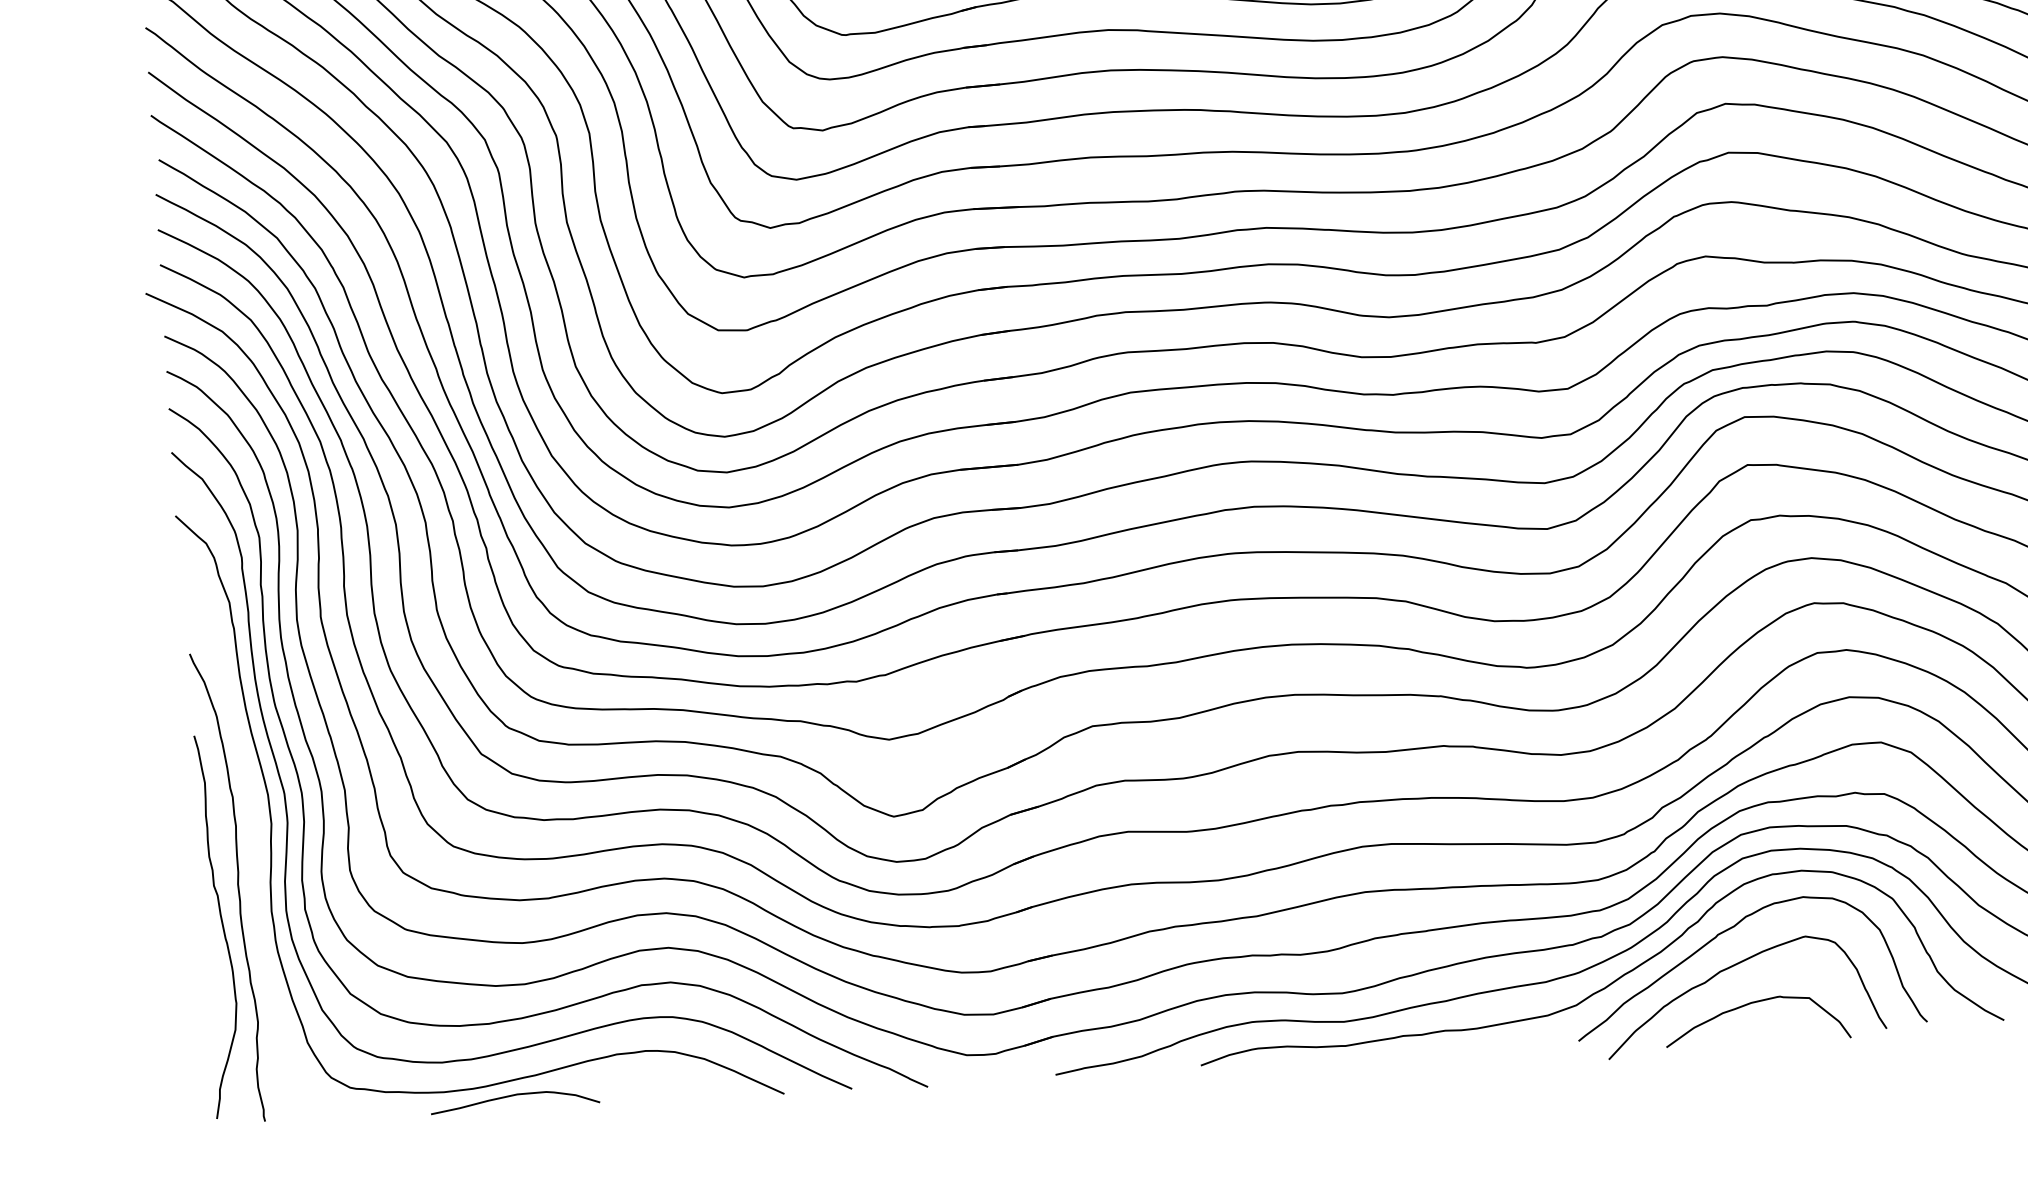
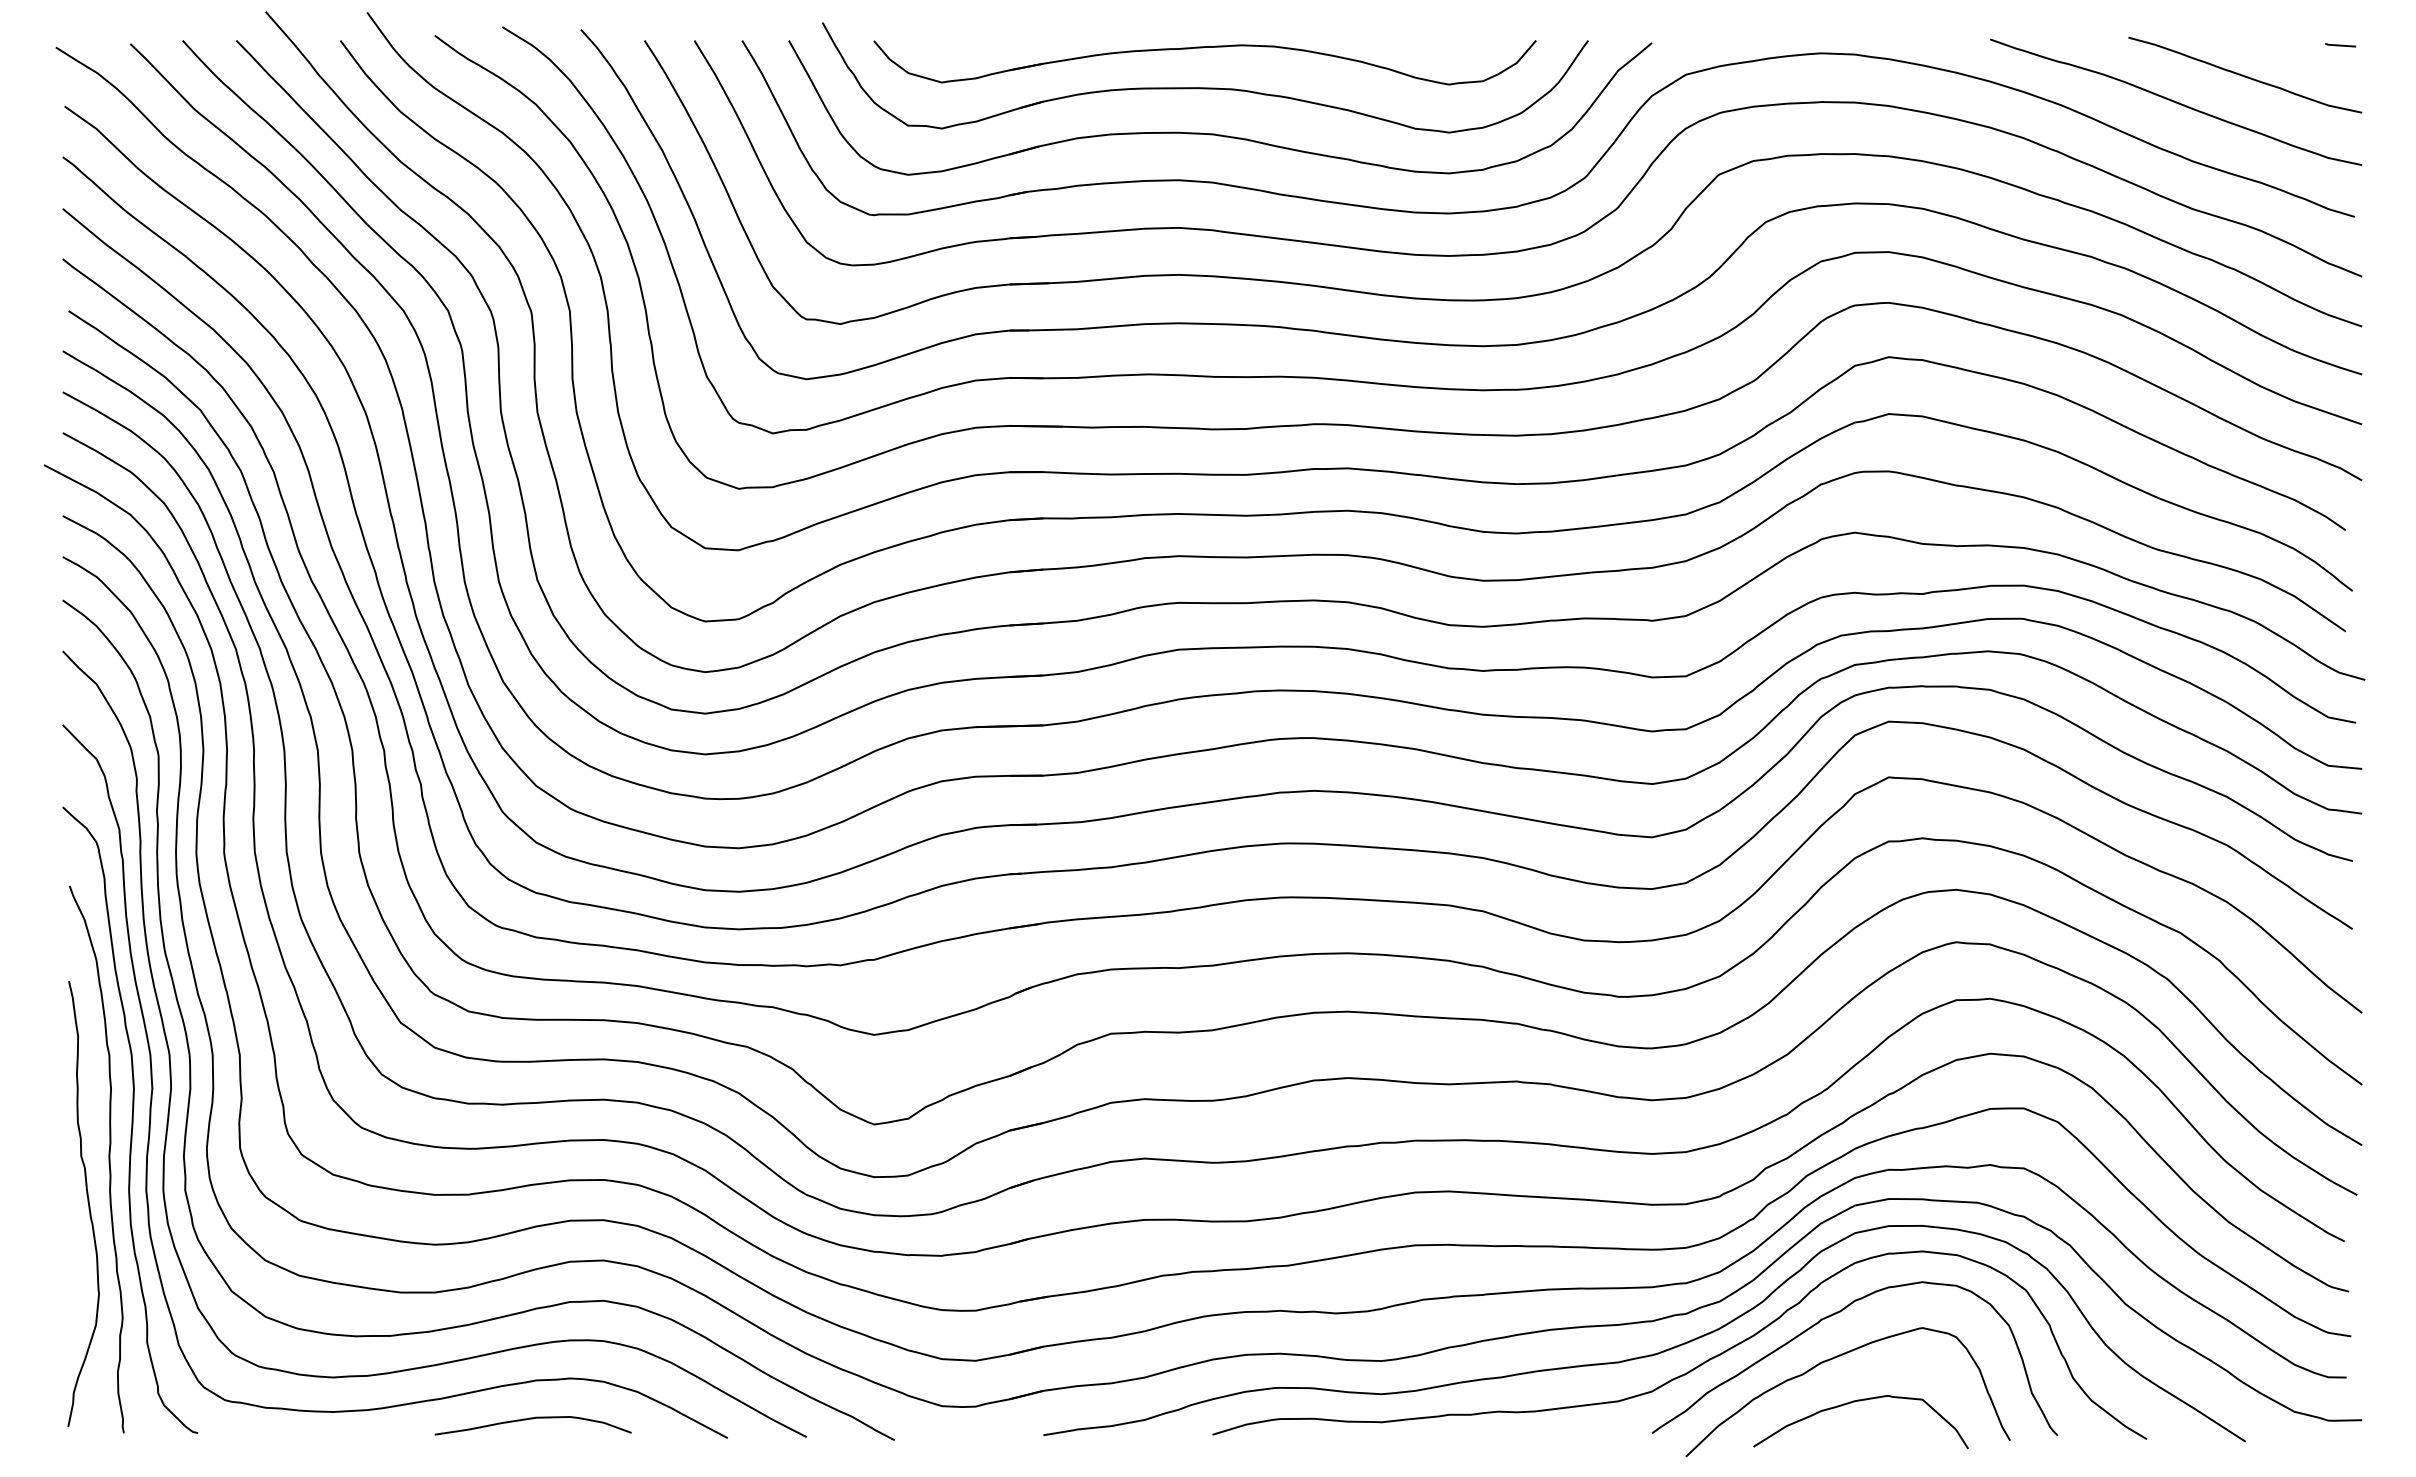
curve: (255, 851) -> (131, 1119), added
curve: (514, 1096) -> (532, 1419), moved

